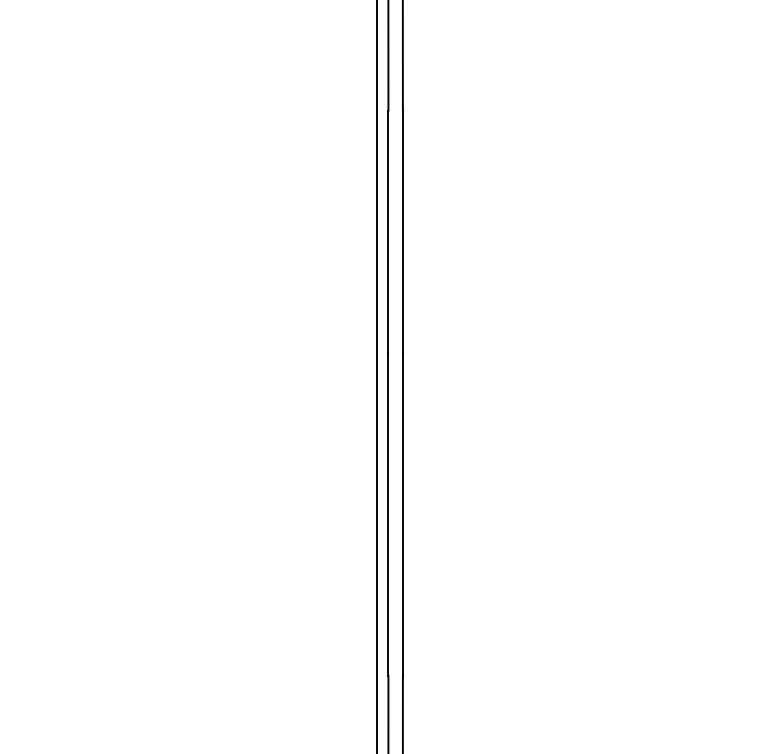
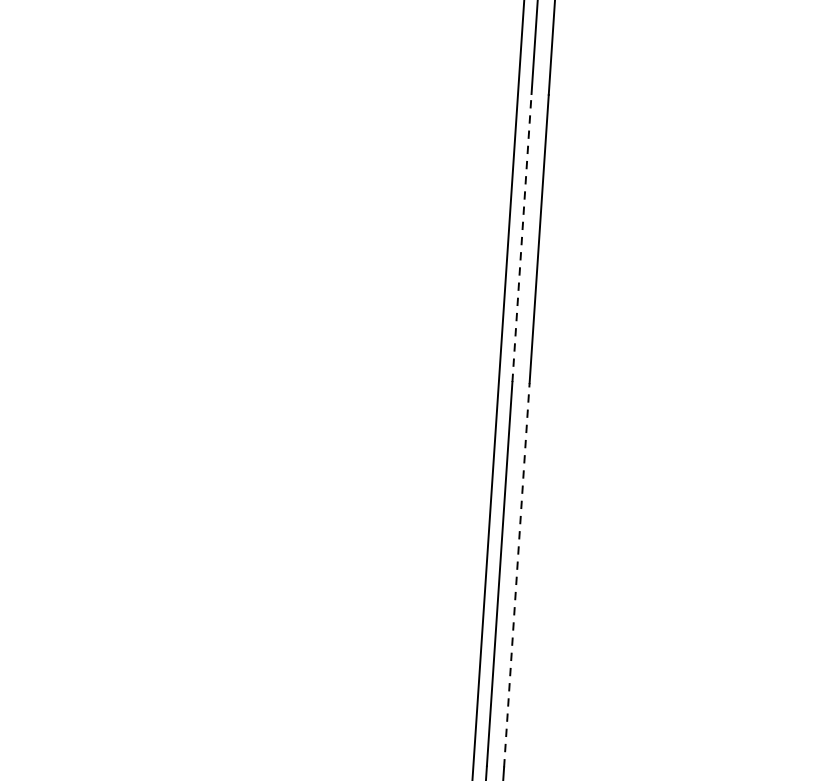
line: (388, 231) -> (522, 237), solid -> dashed
line: (402, 514) -> (516, 575), solid -> dashed

